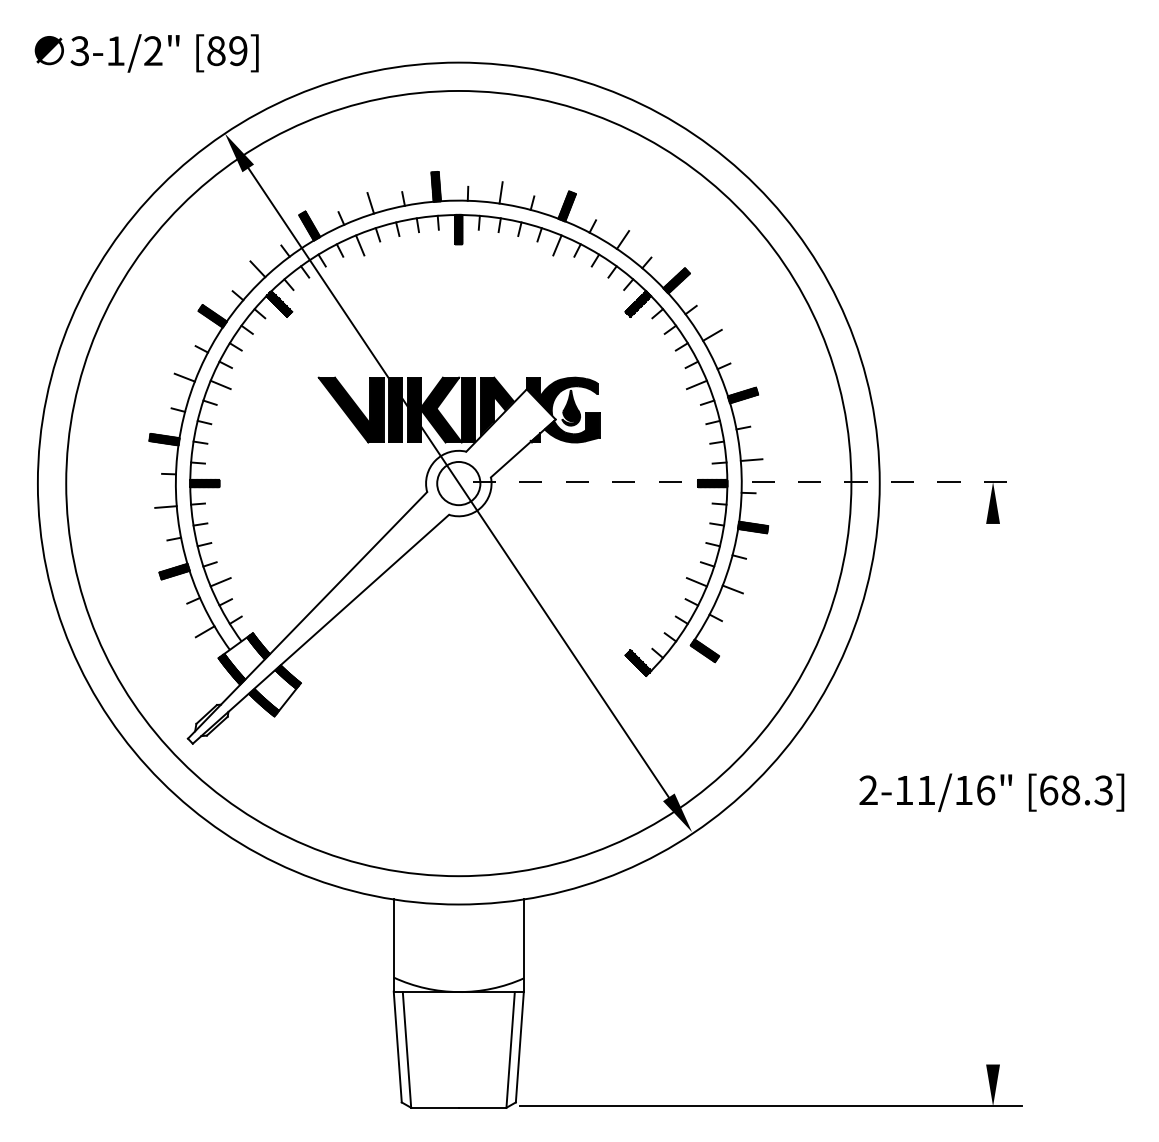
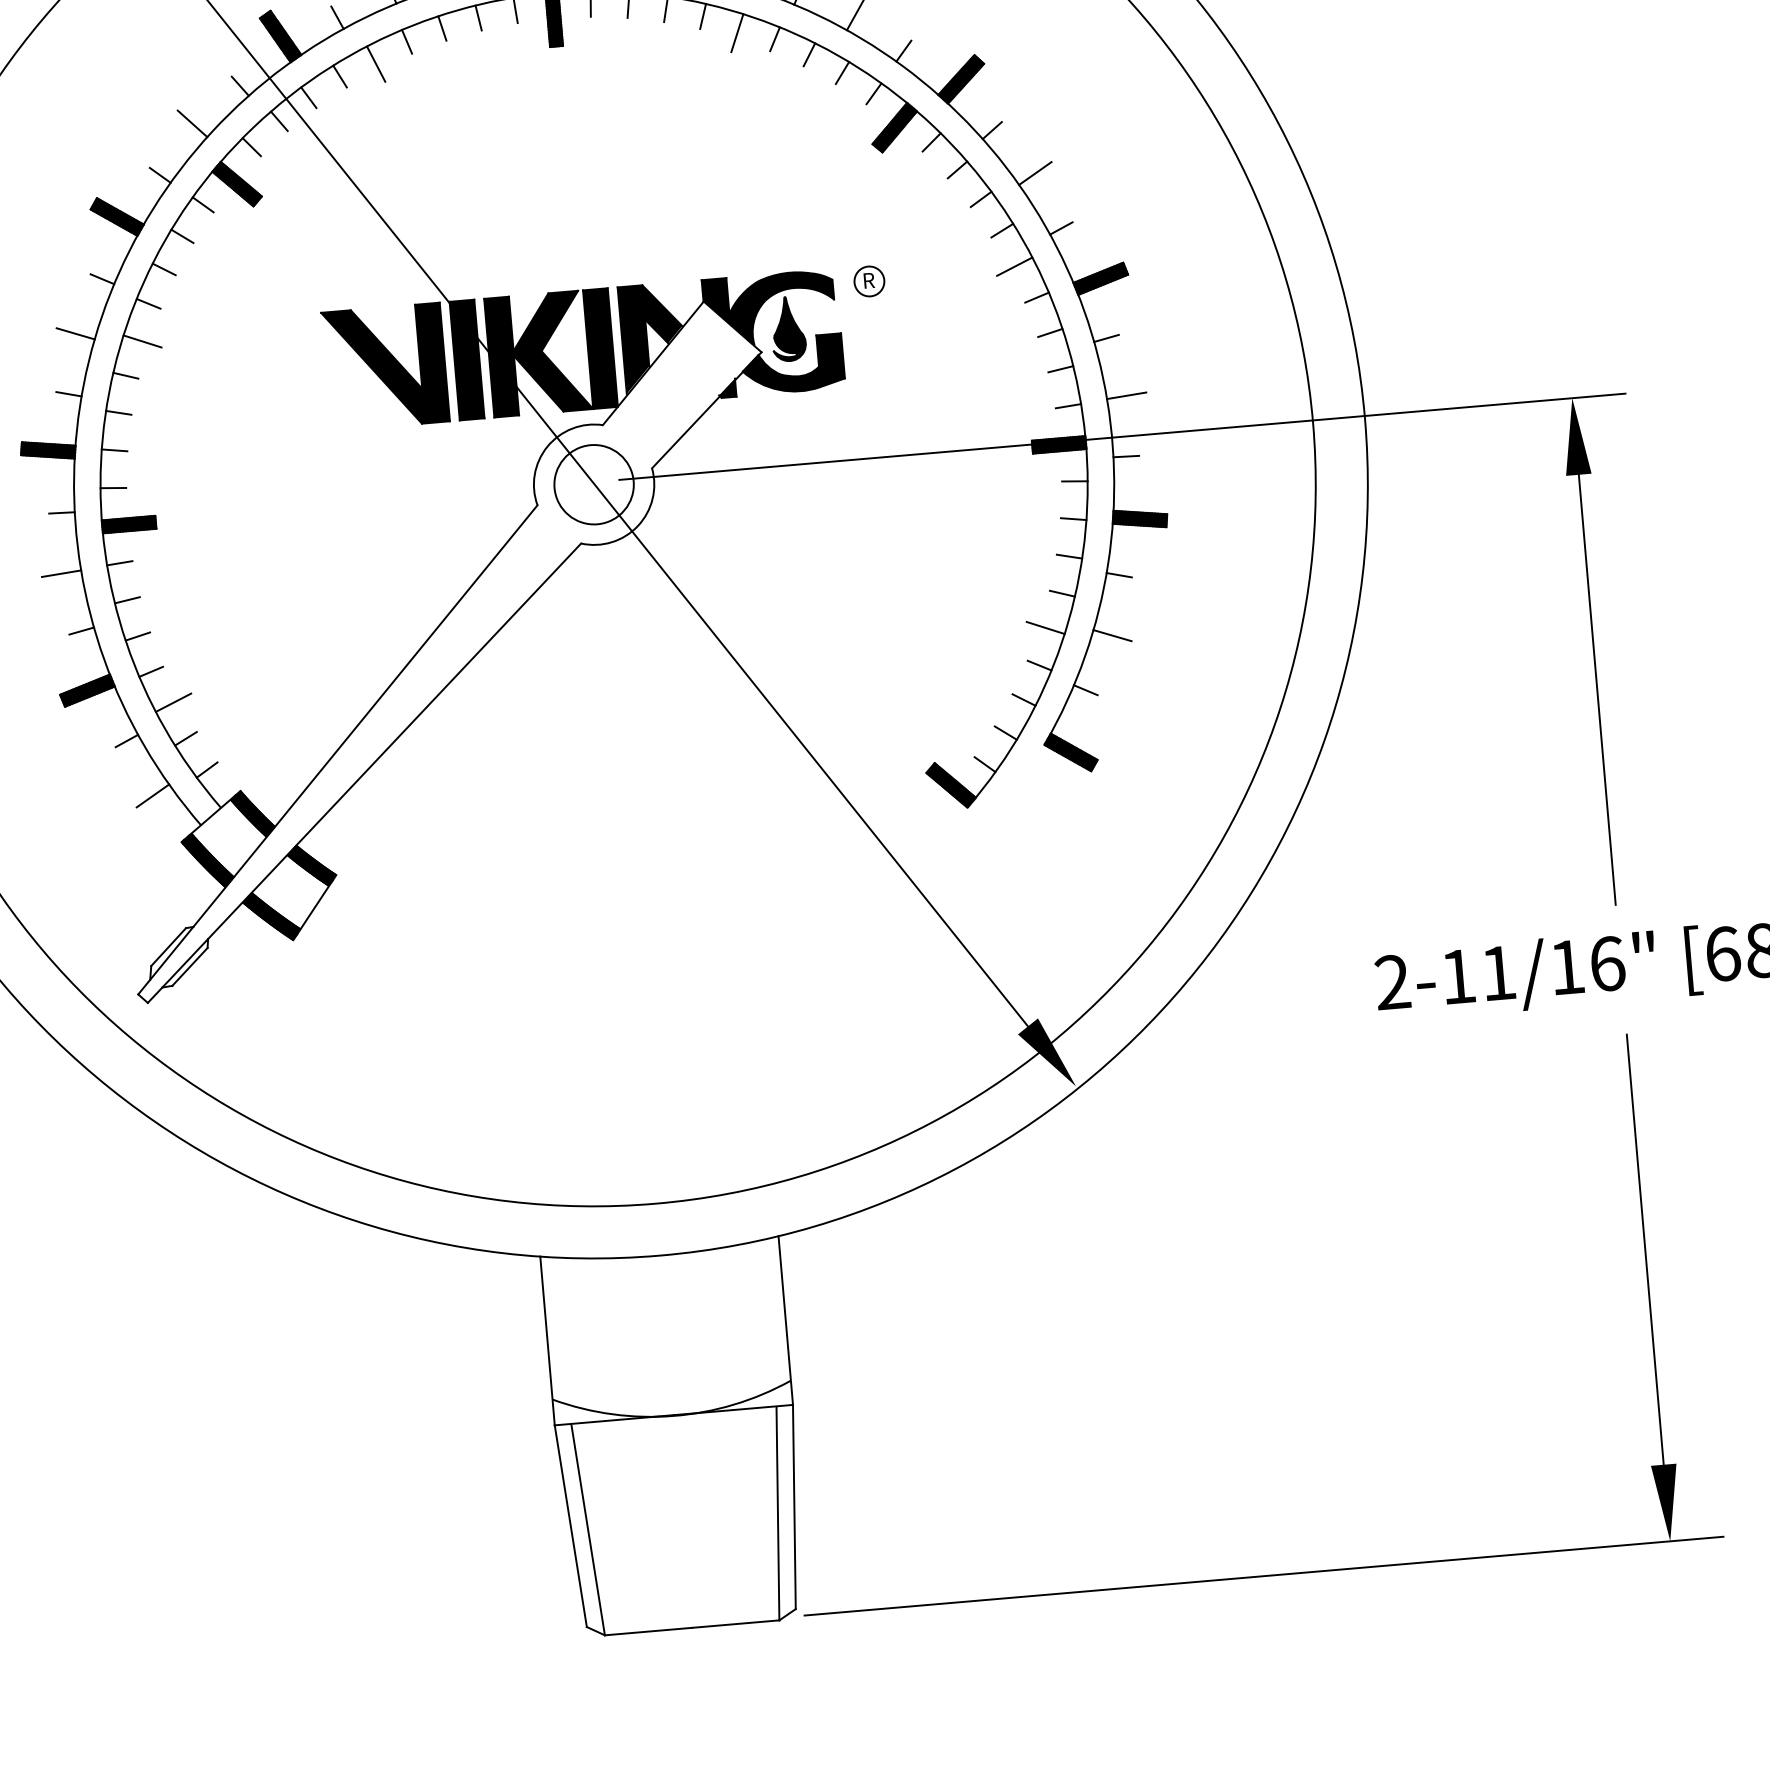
part: (617, 386) -> (869, 282), added
line: (747, 482) -> (1122, 437), dashed -> solid
line: (993, 640) -> (1597, 688), added
line: (993, 946) -> (1645, 1248), added

